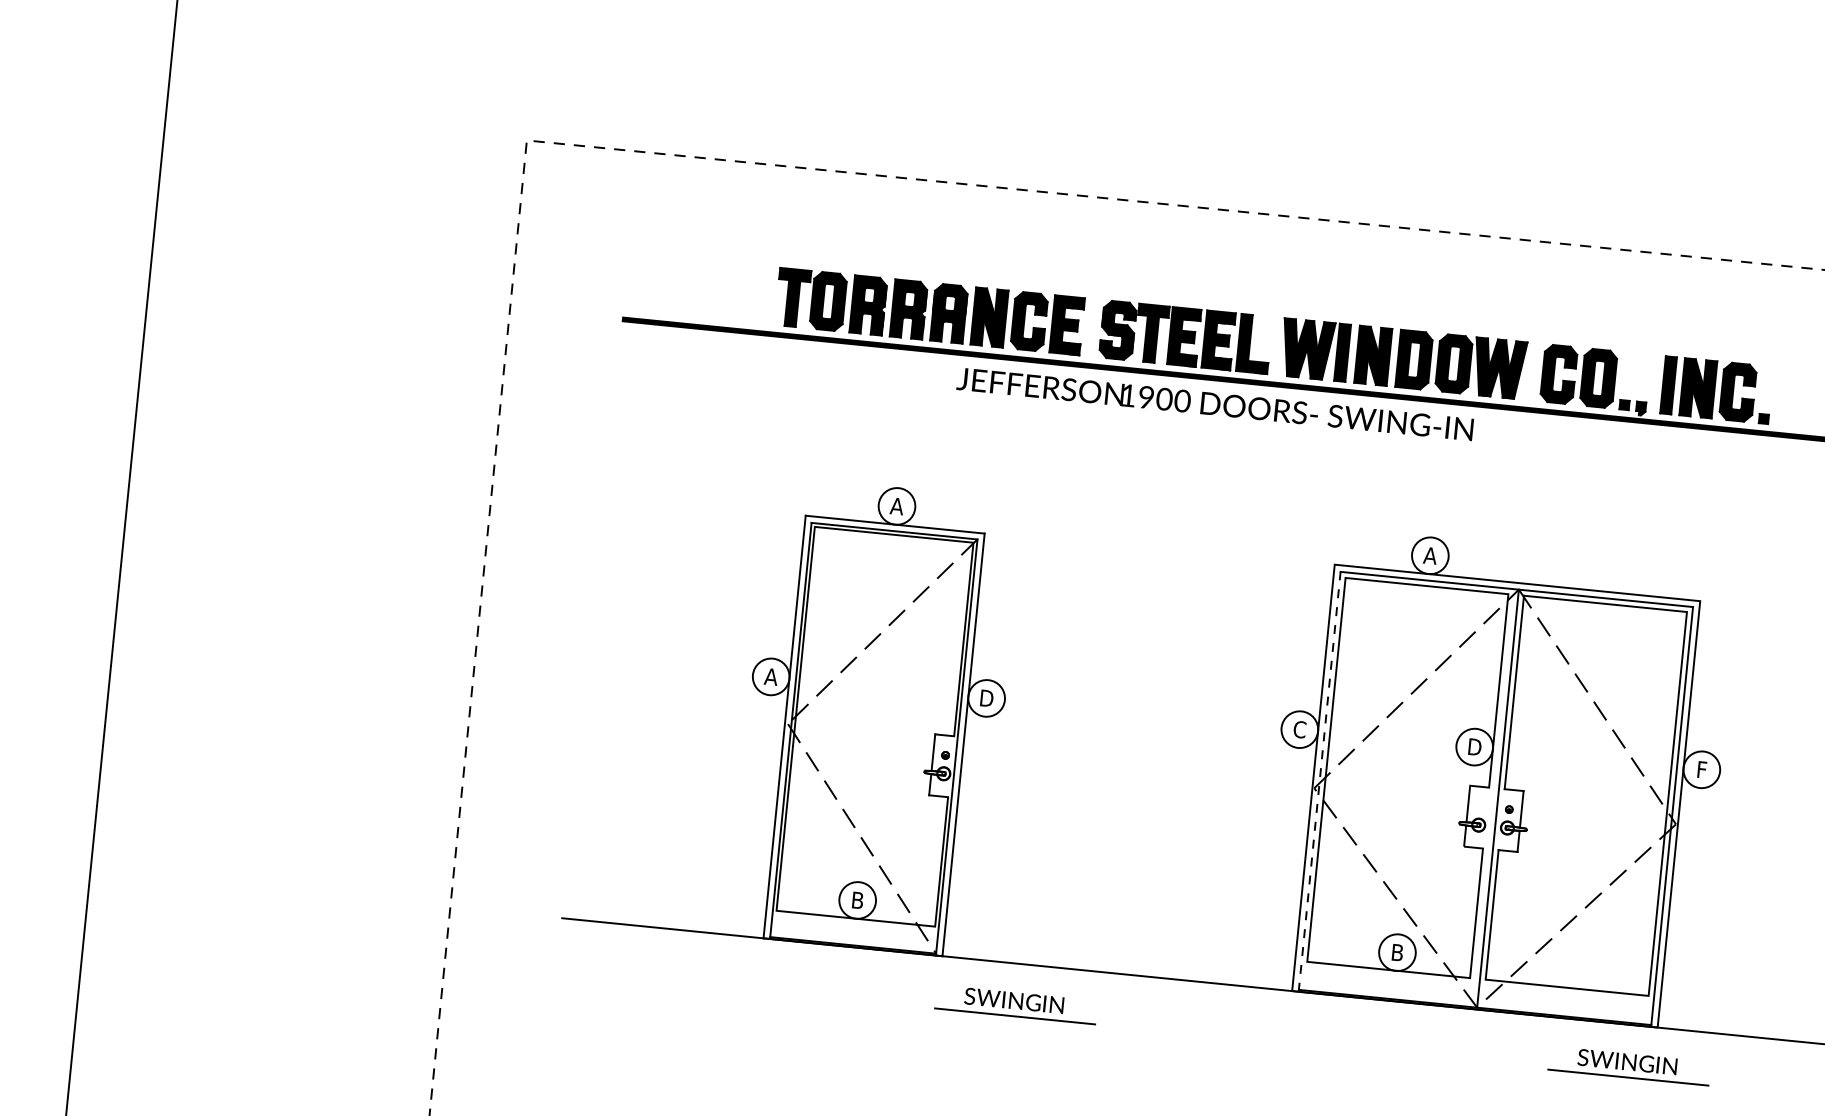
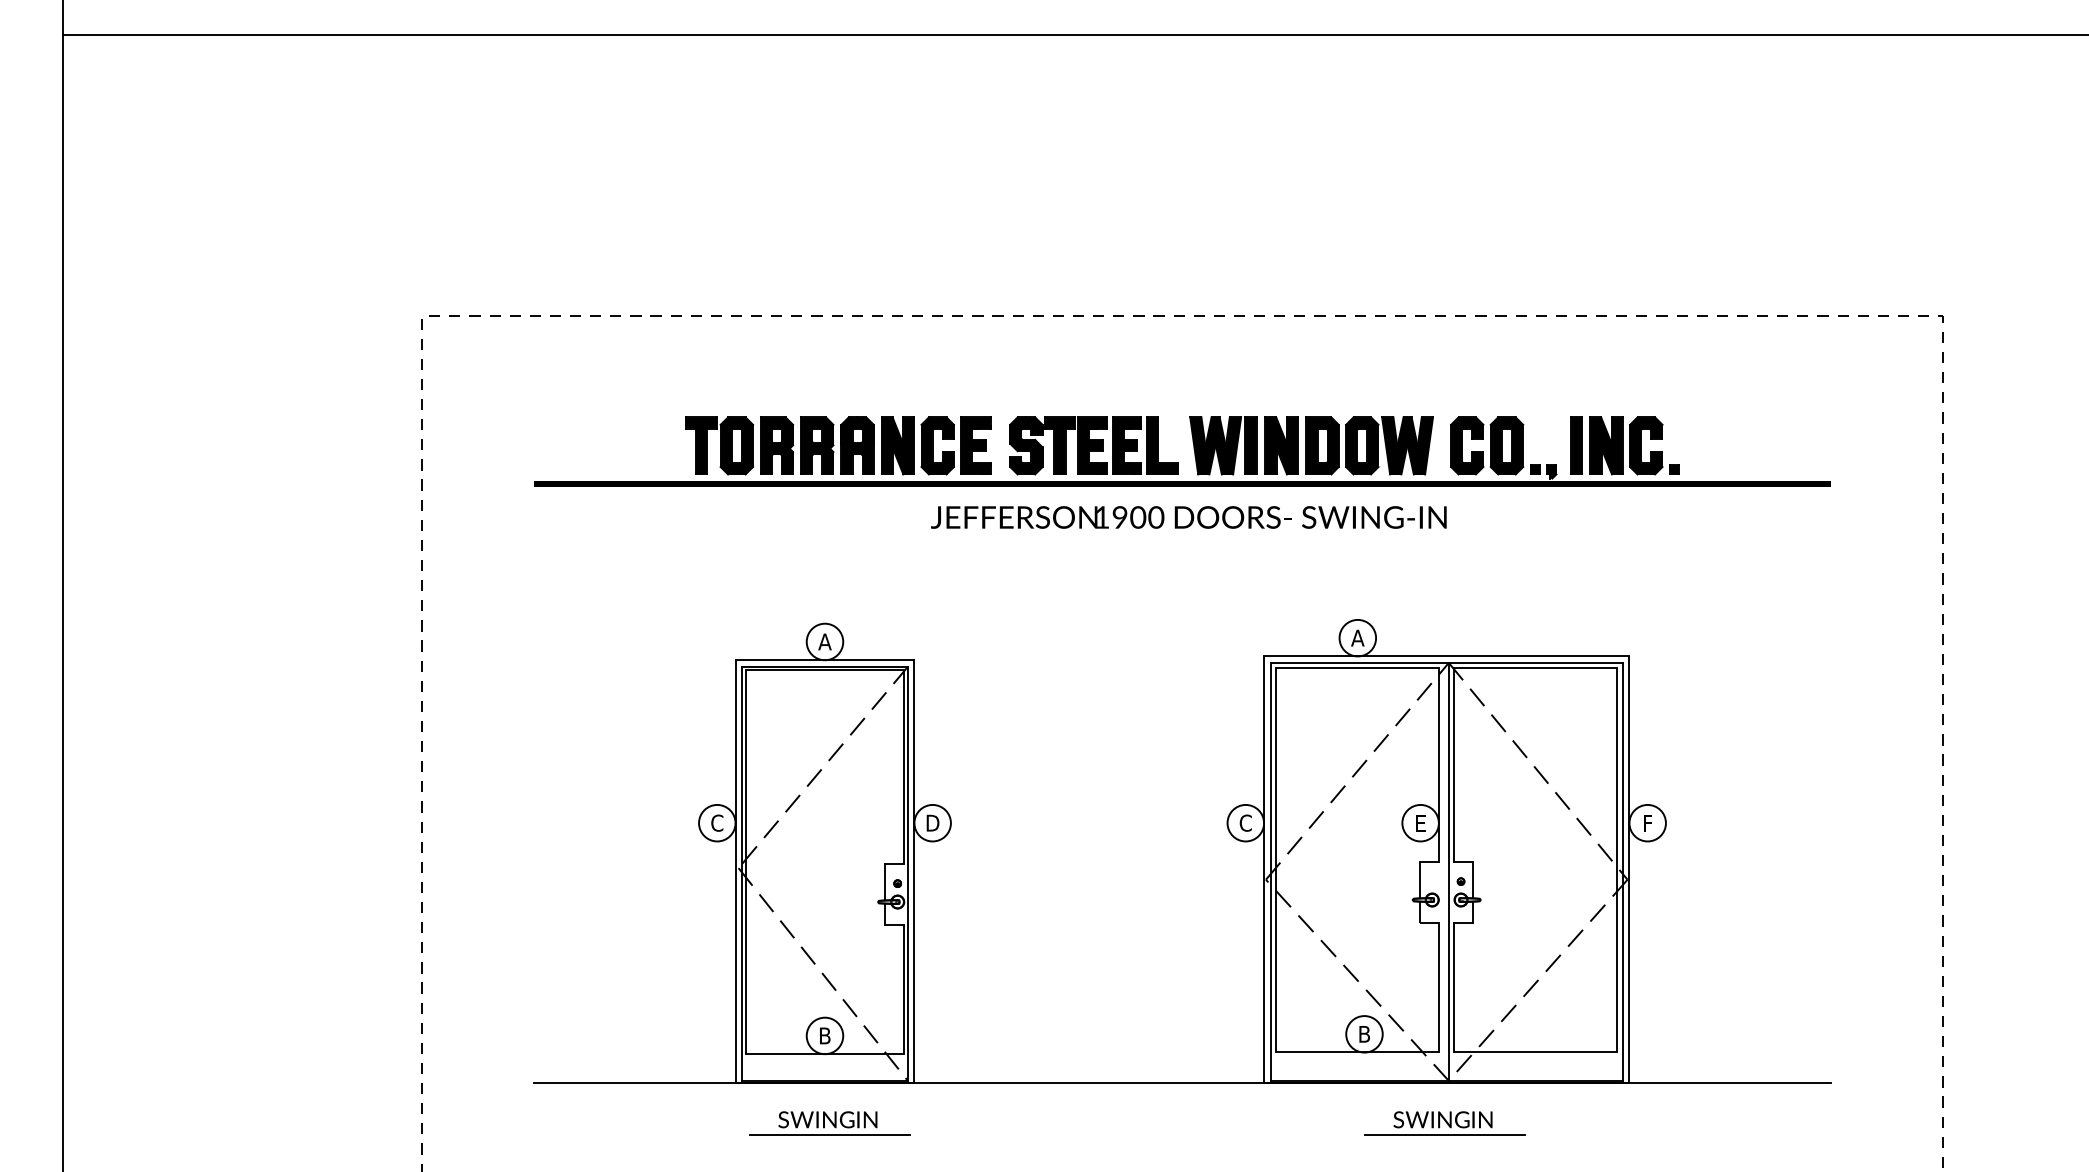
text: (1214, 404) -> (1188, 517), moved
text: (770, 676) -> (716, 822), A -> C
text: (1474, 746) -> (1420, 822), D -> E
line: (1319, 781) -> (1270, 872), dashed -> solid
part: (1015, 1004) -> (829, 1123), moved
part: (1628, 1065) -> (1444, 1123), moved

